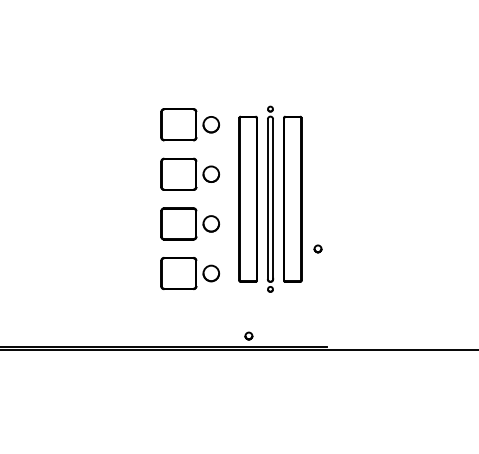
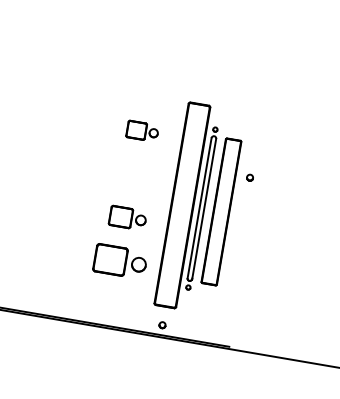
part: (189, 124) -> (142, 130), size x0.6
part: (190, 173) -> (135, 174), removed
part: (247, 198) -> (181, 204), size x1.4
part: (190, 223) -> (128, 217), size x0.7
part: (317, 248) -> (249, 177), moved

